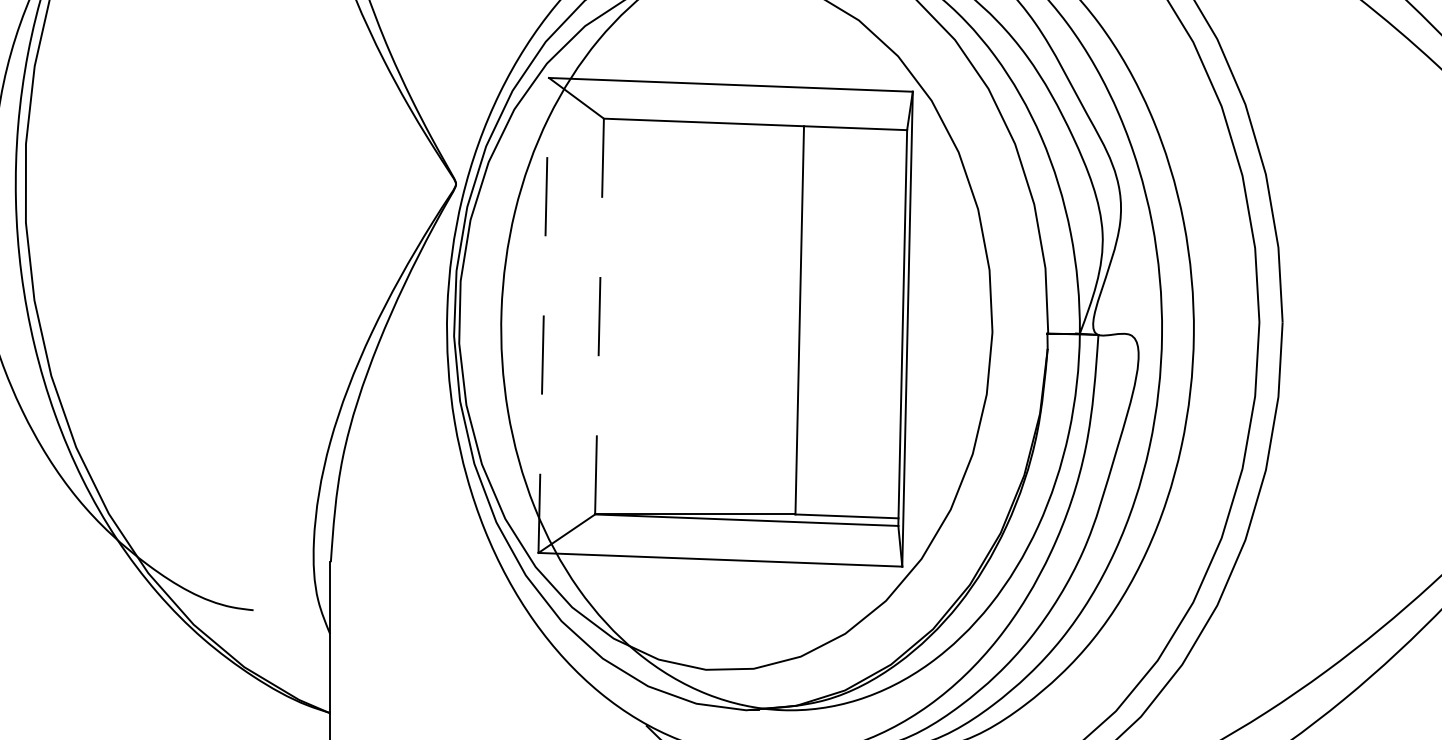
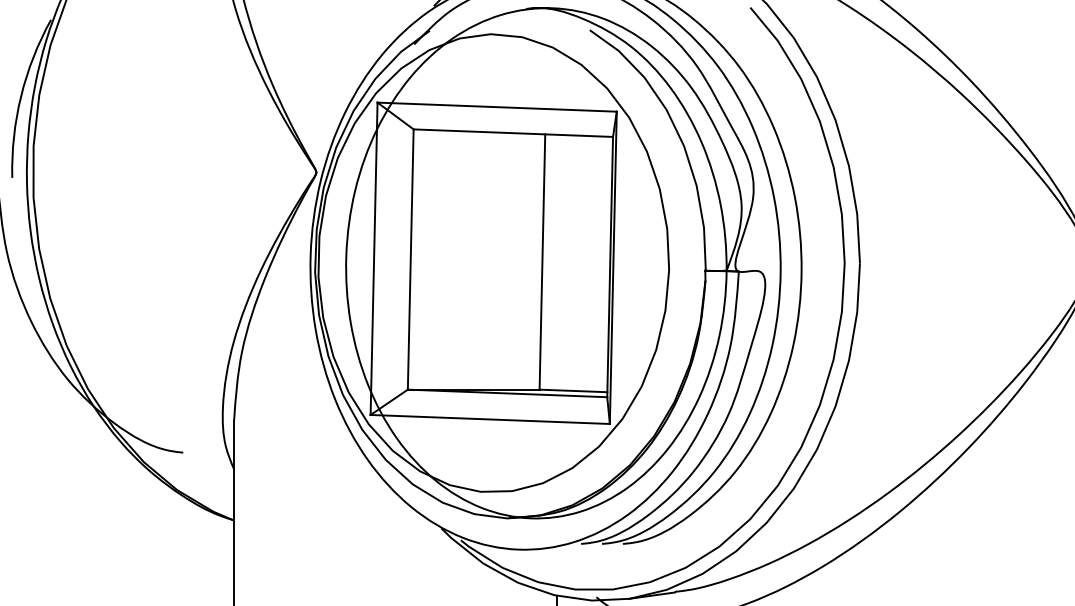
line: (544, 314) -> (374, 258), dashed -> solid
line: (599, 318) -> (410, 260), dashed -> solid

